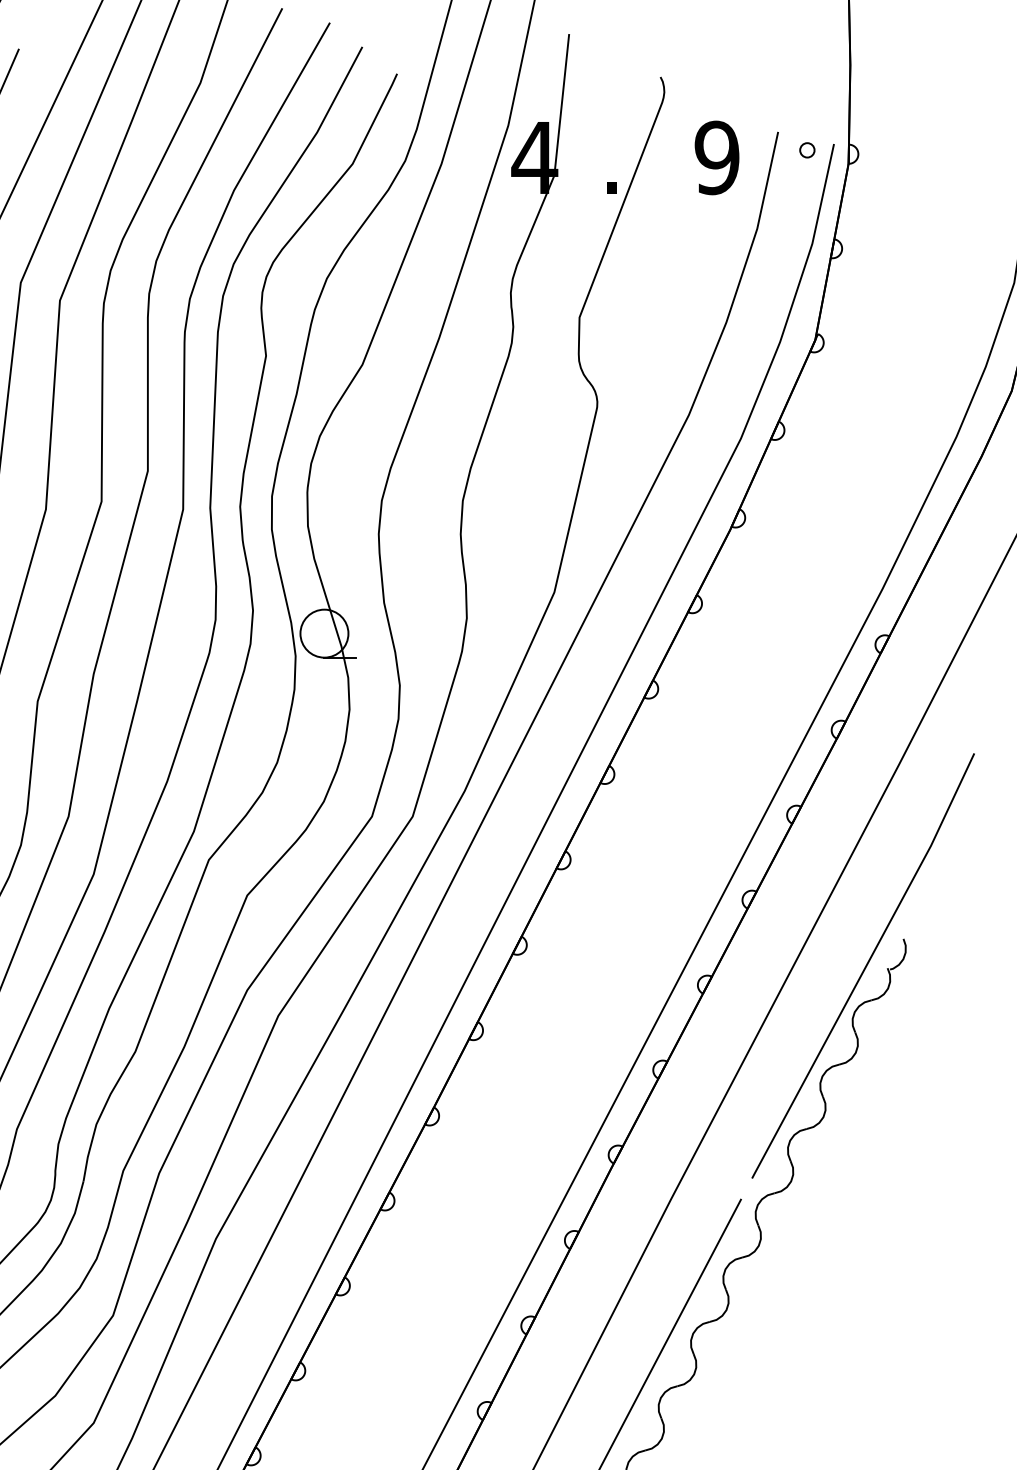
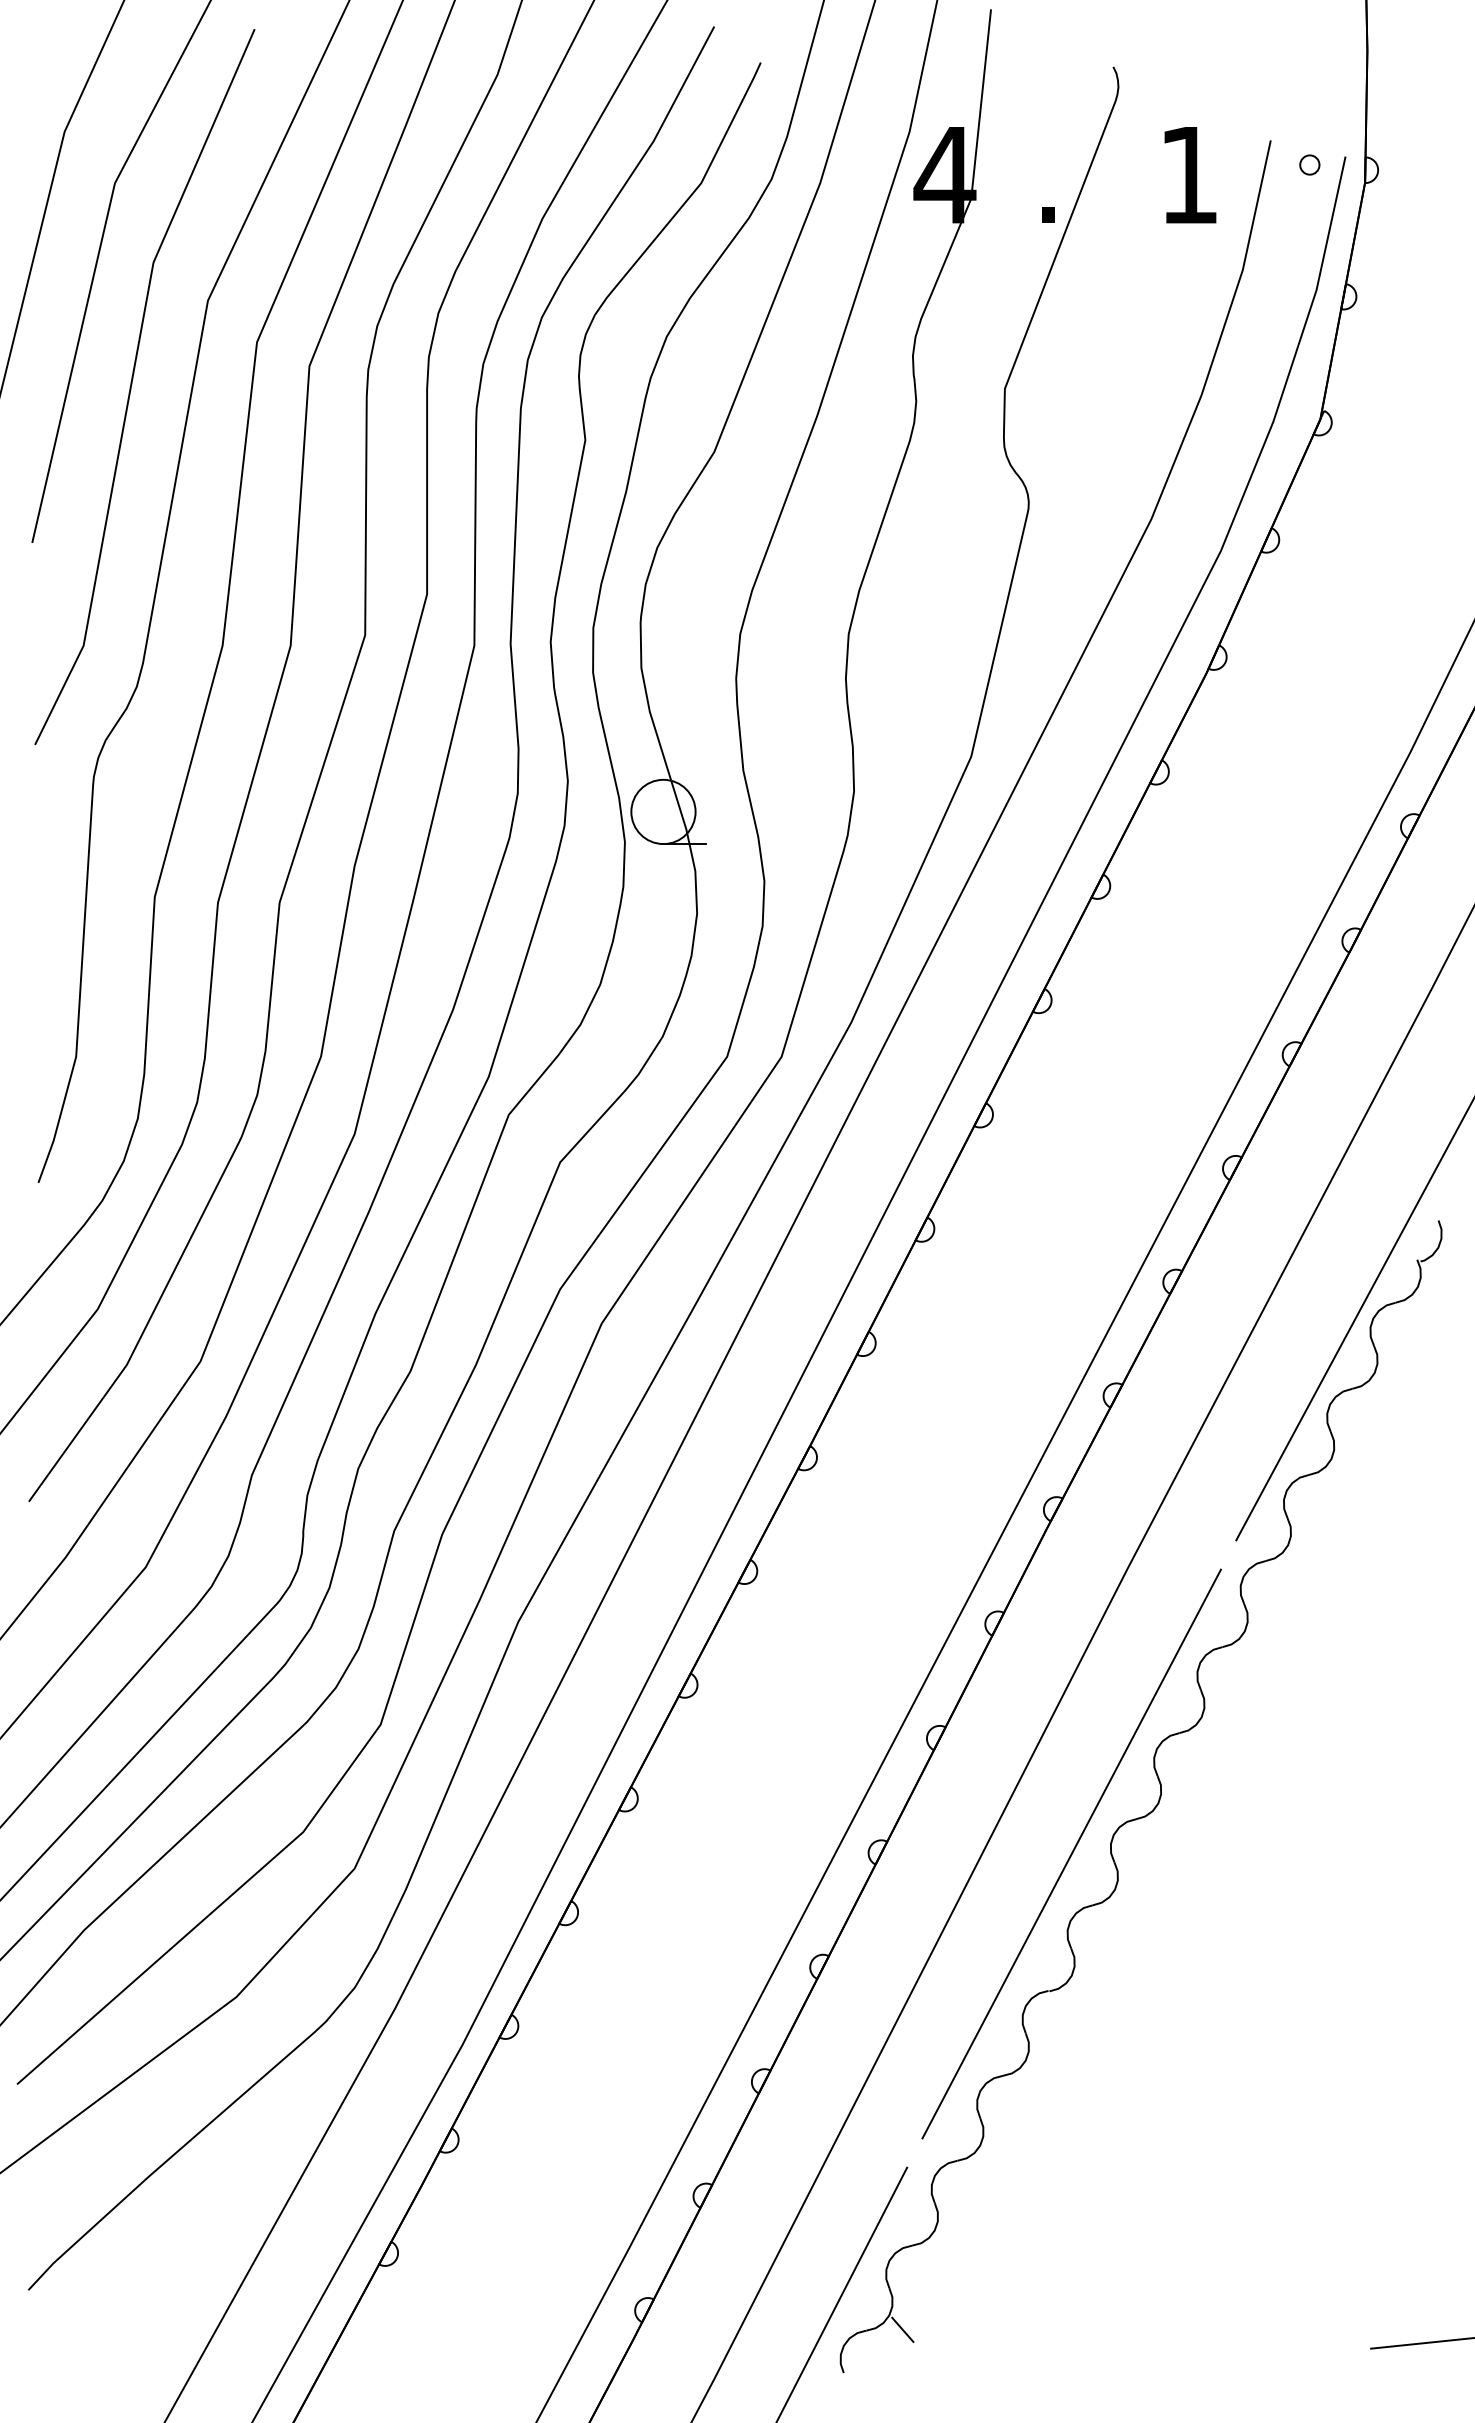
text: (716, 158) -> (1188, 175), 9 -> 1

